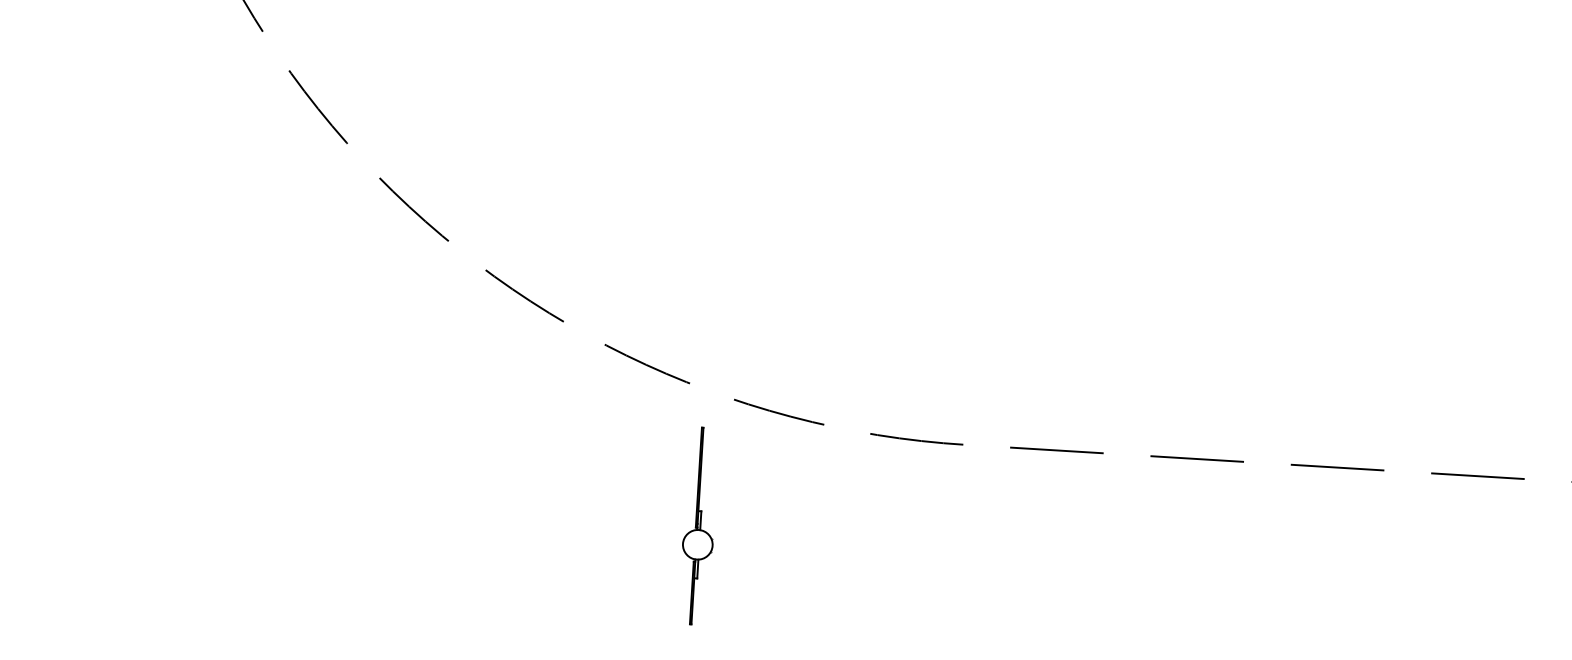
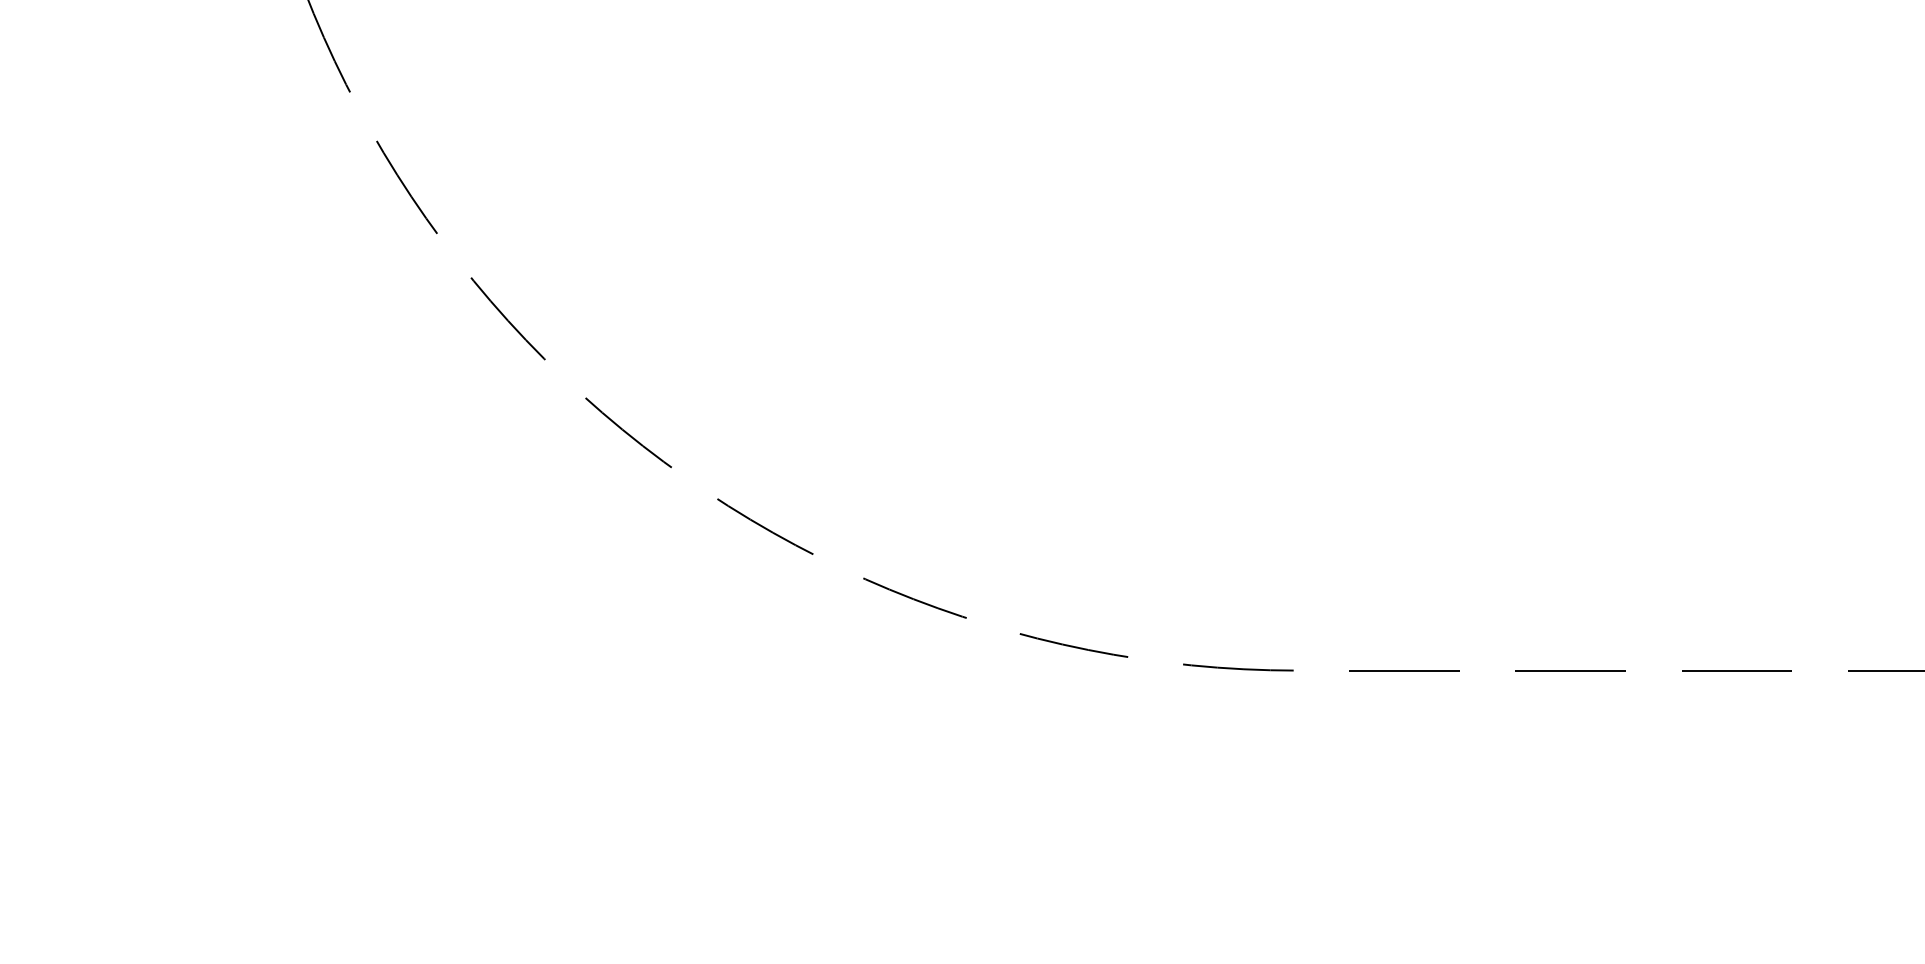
part: (698, 525) -> (987, 785), removed

